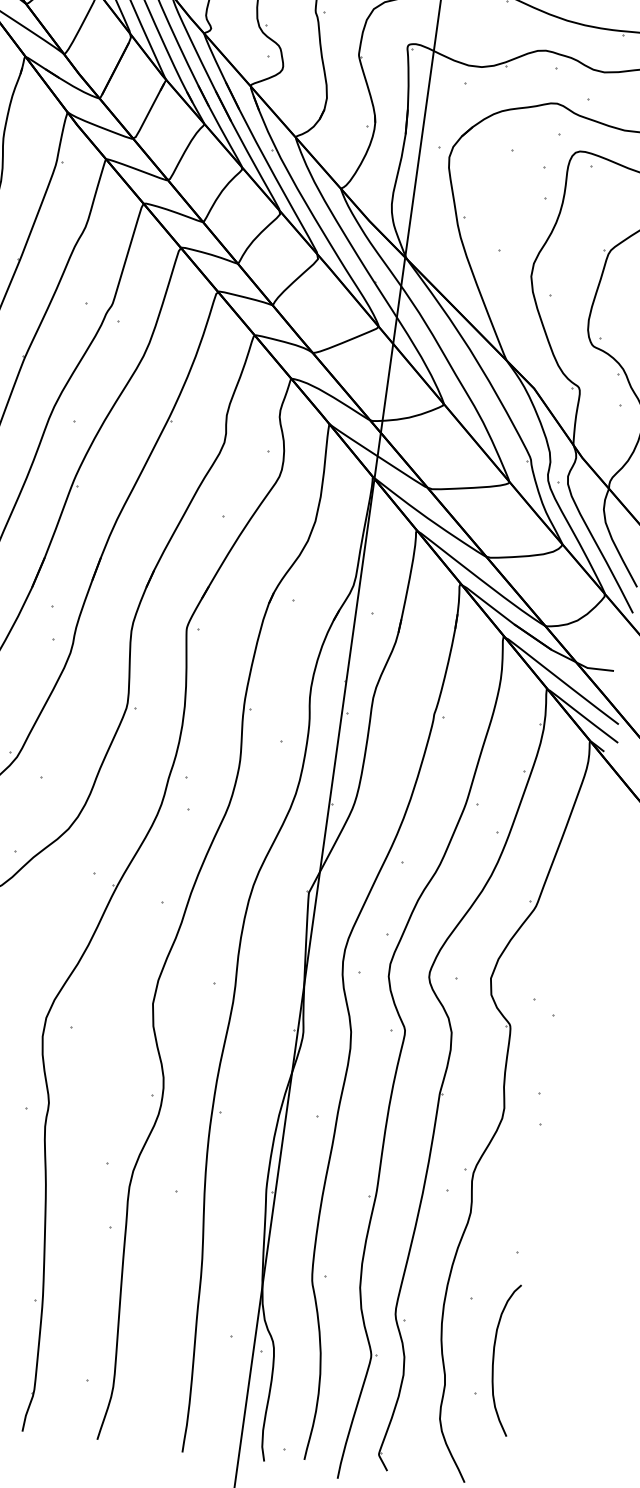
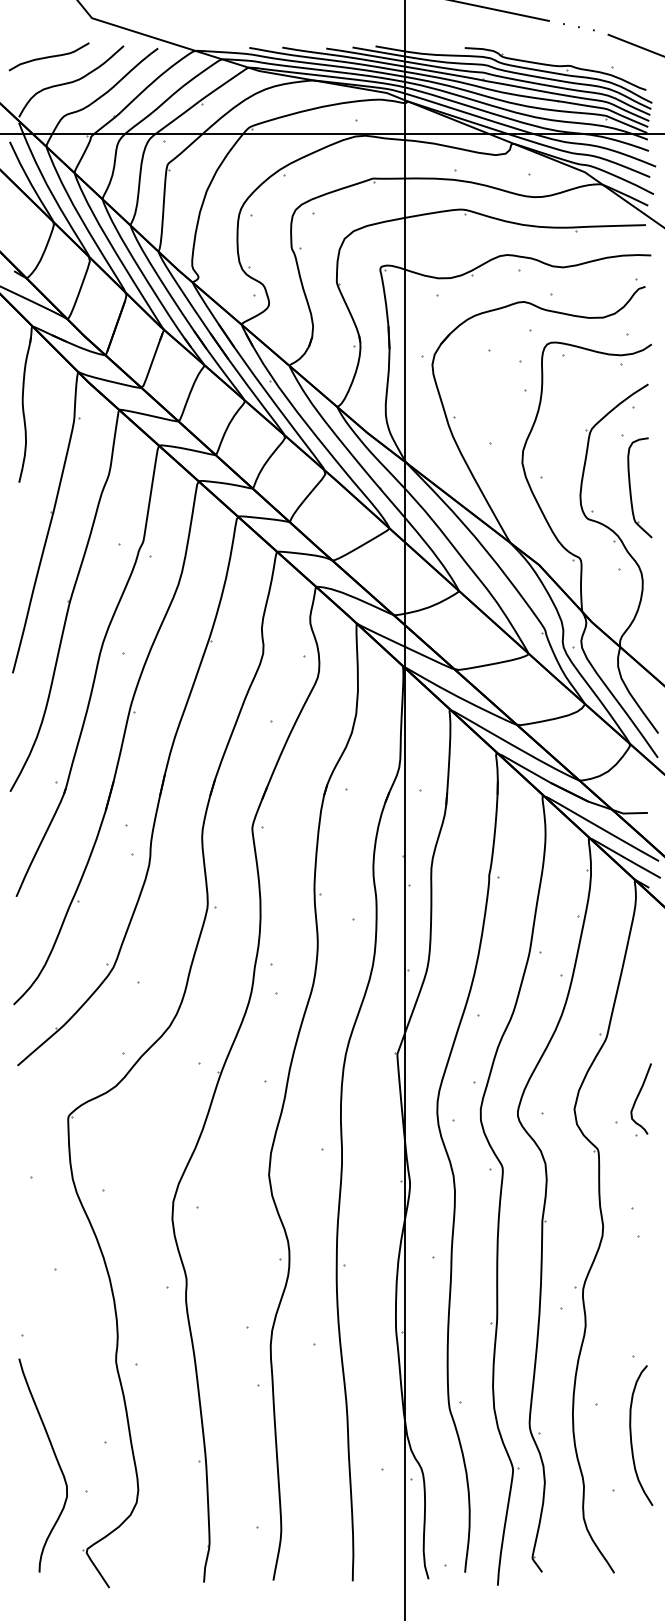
curve: (561, 975) -> (638, 1097), added
curve: (494, 1357) -> (631, 1435), moved

